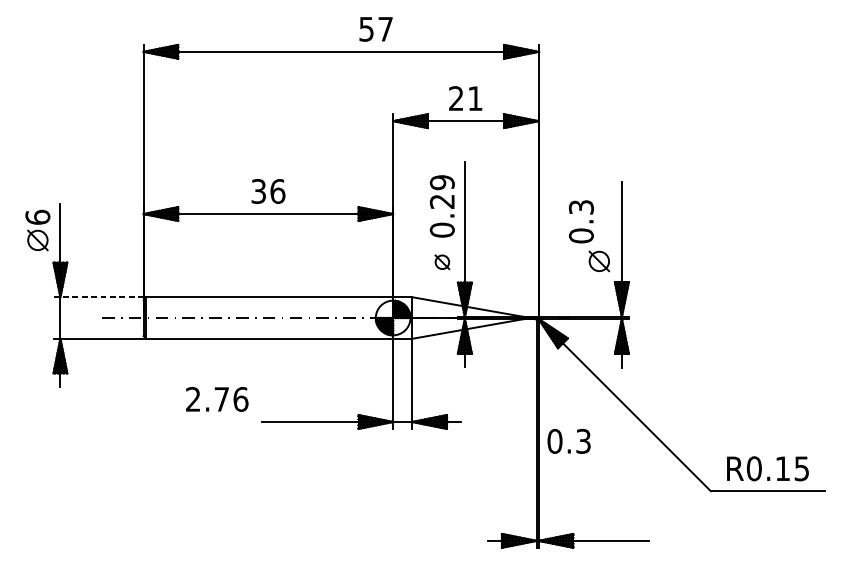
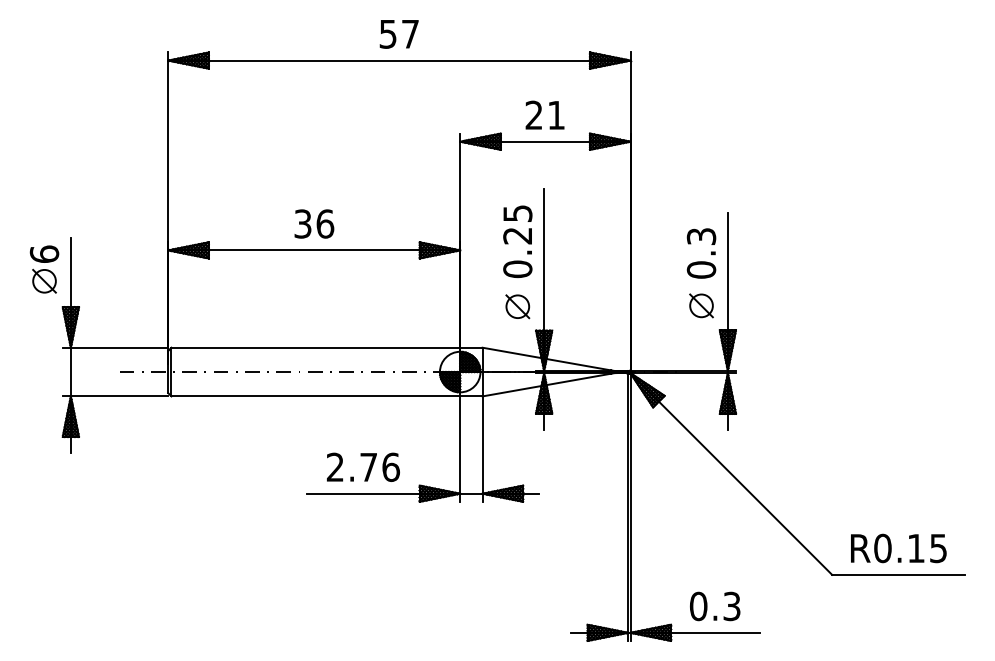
text: (375, 29) -> (398, 34), moved
text: (442, 182) -> (517, 213), 0.29 -> 0.25
text: (581, 221) -> (701, 253), moved
part: (442, 261) -> (517, 306), size x1.43
line: (98, 297) -> (115, 347), dashed -> solid
text: (217, 398) -> (363, 466), moved
text: (569, 441) -> (715, 606), moved

